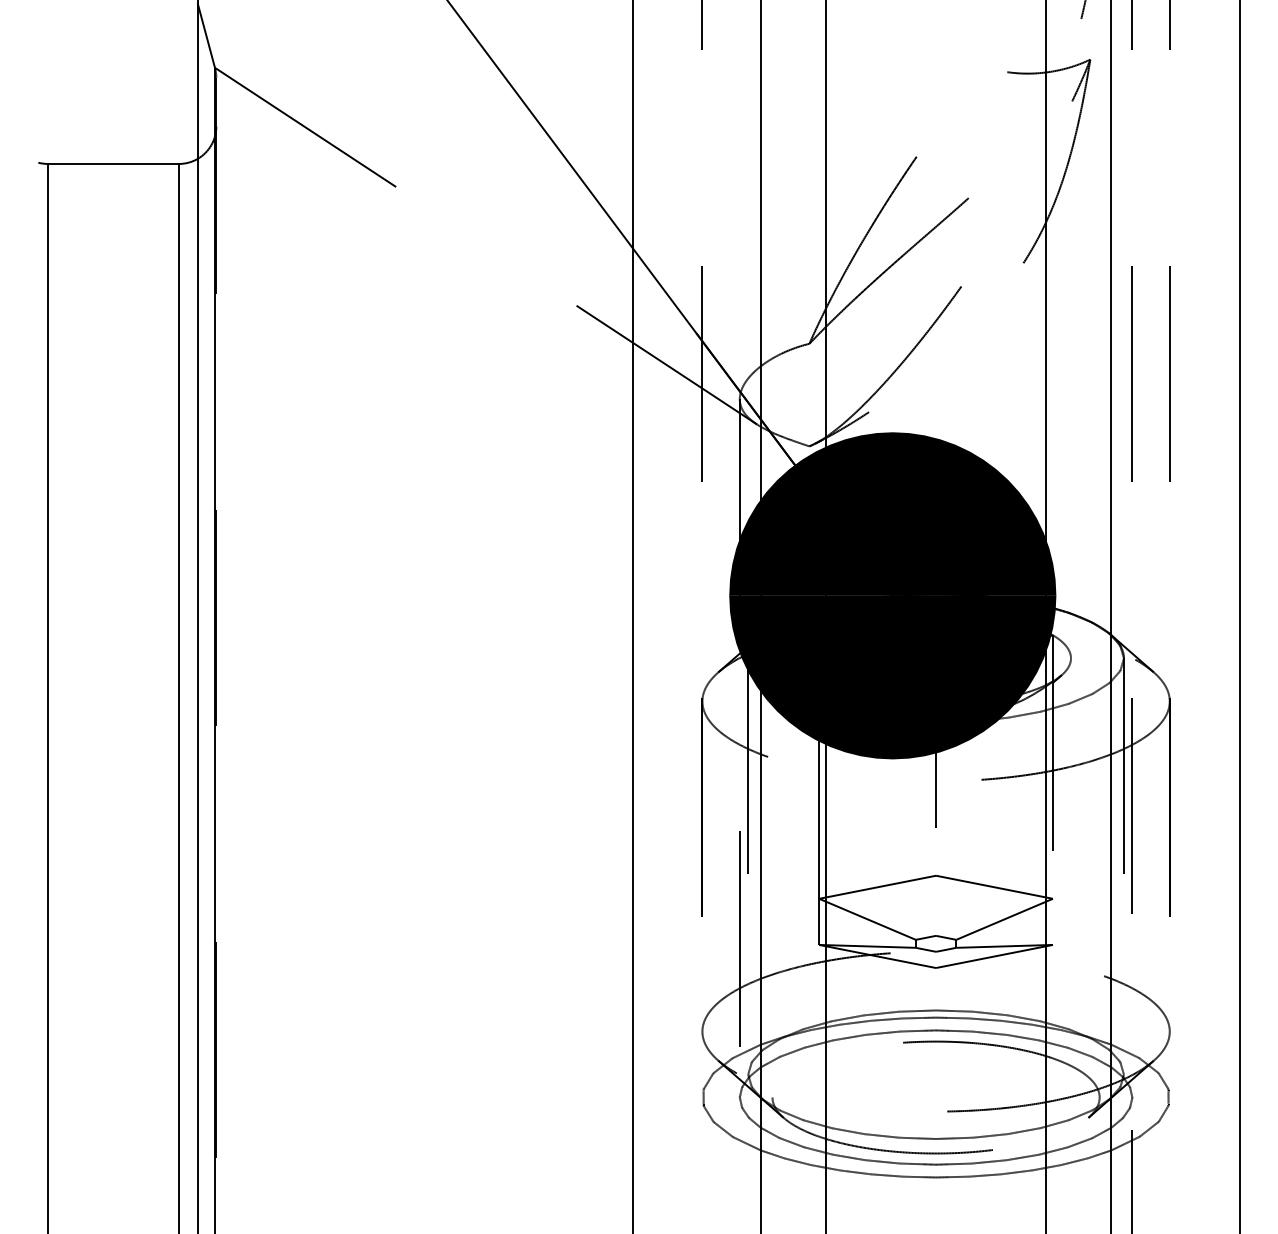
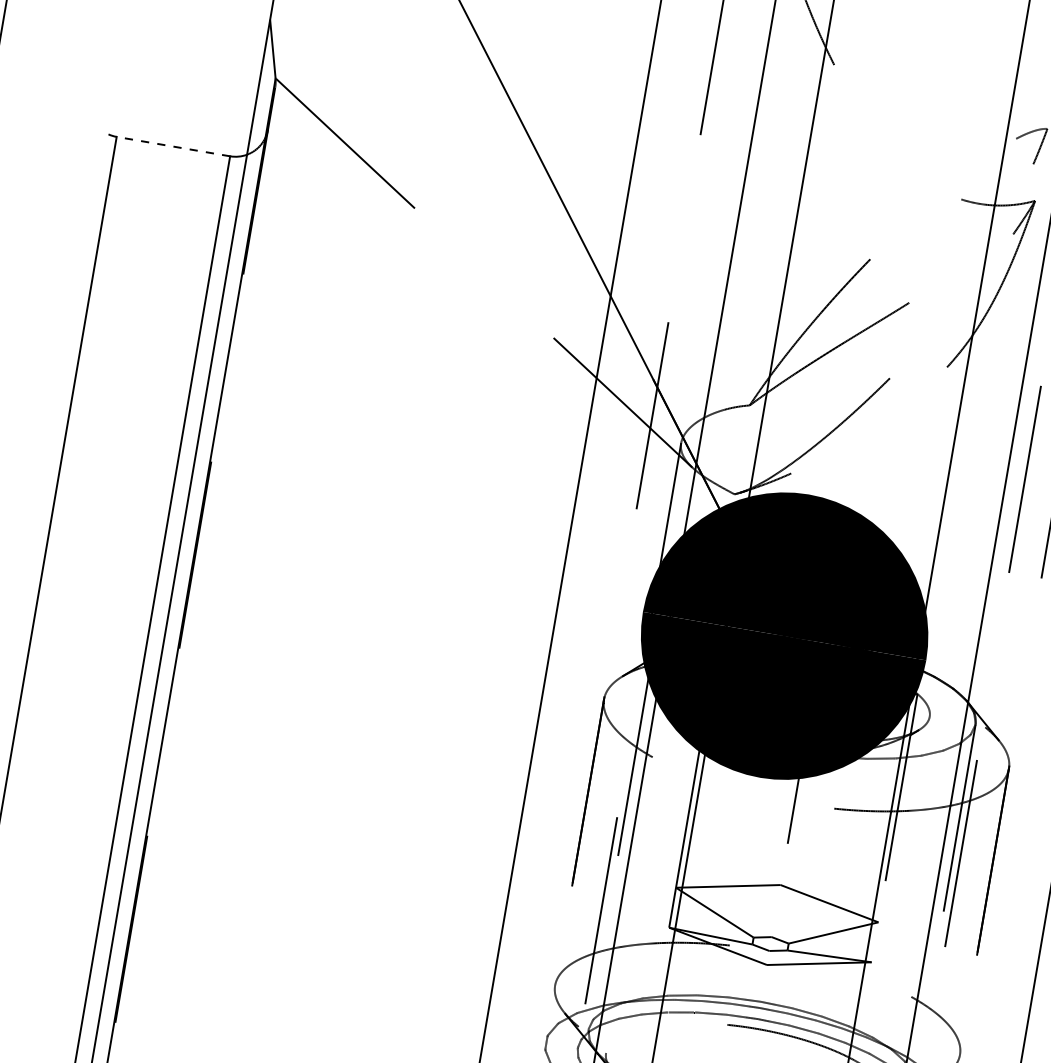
line: (112, 163) -> (172, 146), solid -> dashed

